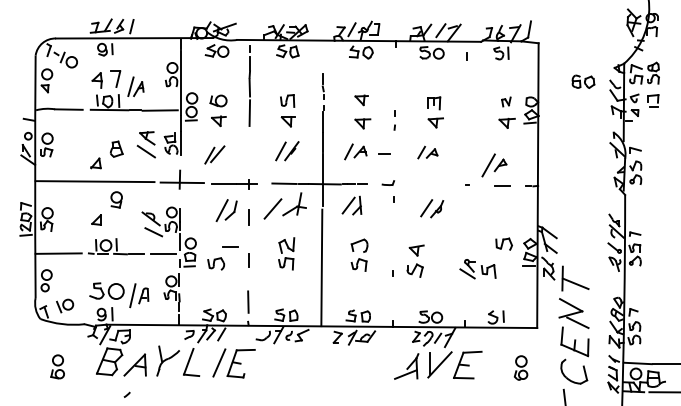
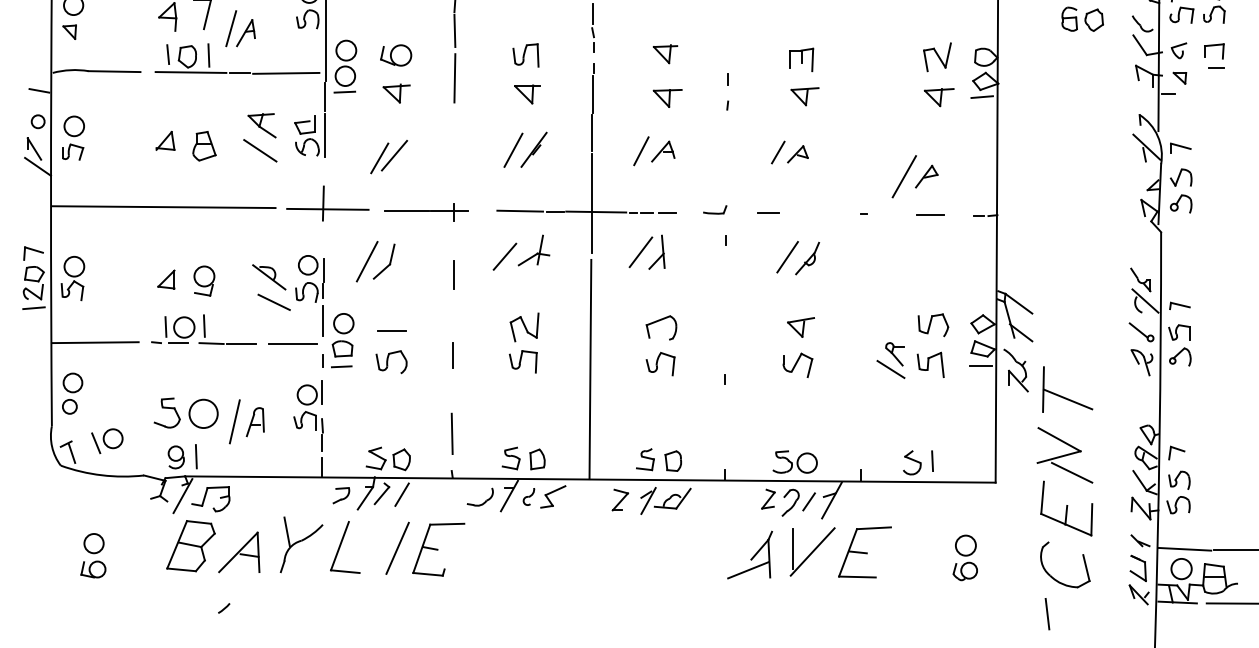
part: (506, 101) -> (937, 56), size x1.67
line: (384, 153) -> (768, 212), moved
part: (95, 163) -> (164, 141), moved
part: (116, 199) -> (204, 280), moved
part: (284, 205) -> (520, 252), size x0.71
part: (226, 210) -> (375, 261), moved
line: (230, 246) -> (392, 329), moved
part: (415, 260) -> (798, 346), moved
part: (477, 269) -> (909, 361), moved

